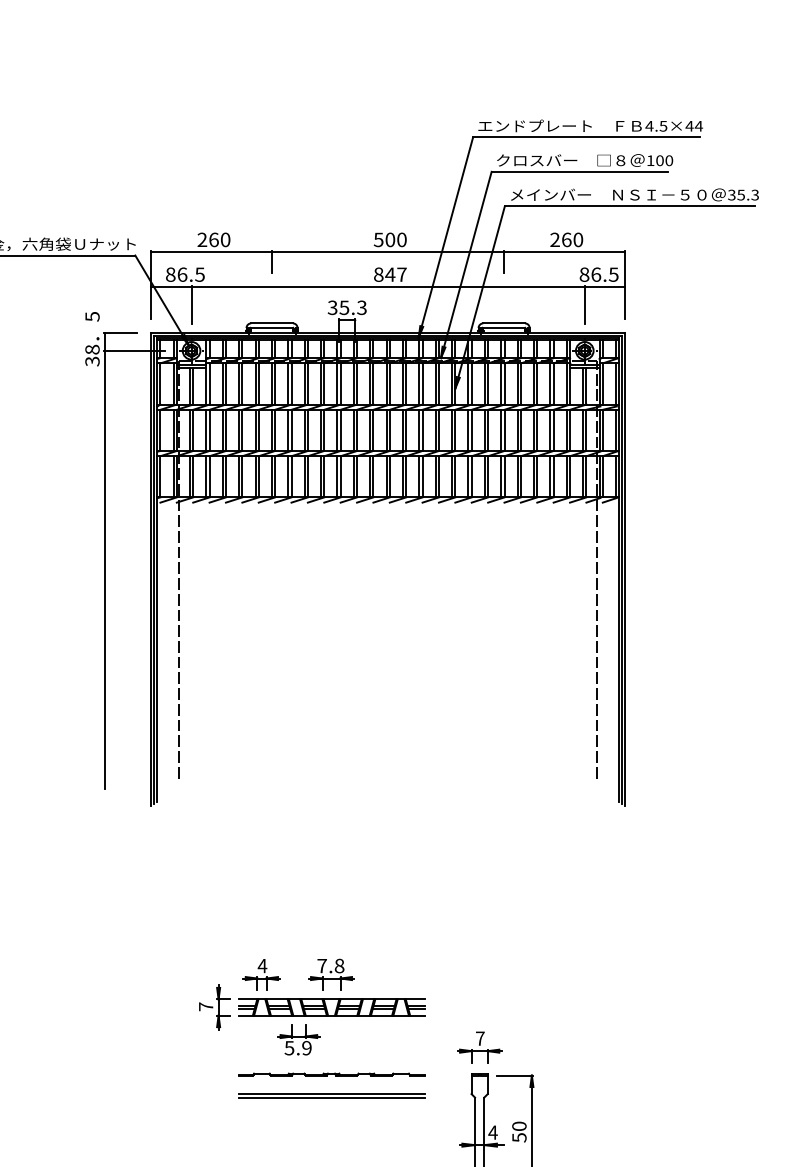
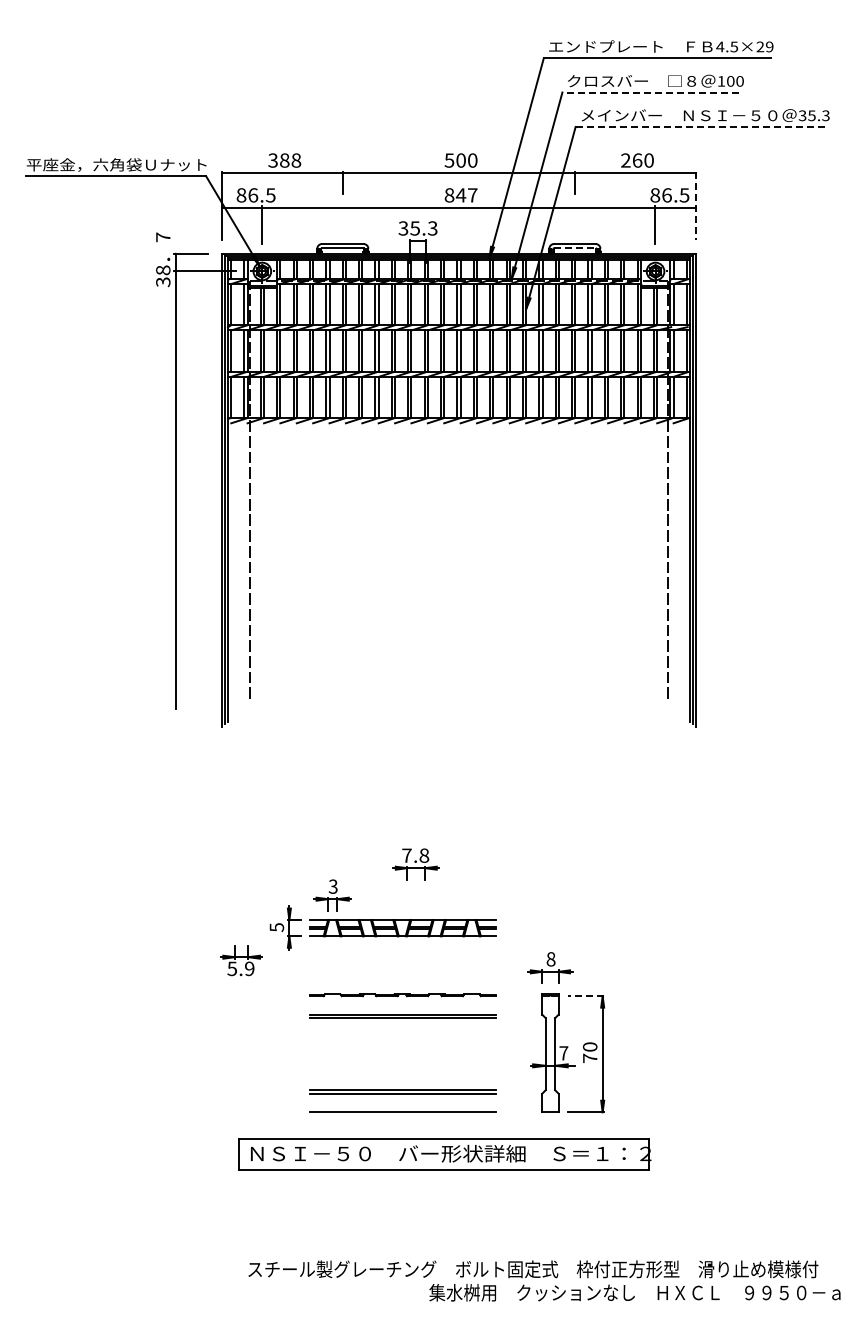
text: (693, 125) -> (764, 46), 4.5×44 -> 4.5×29
line: (579, 171) -> (650, 92), solid -> dashed
line: (629, 205) -> (700, 126), solid -> dashed
text: (213, 239) -> (284, 160), 260 -> 388
line: (624, 285) -> (695, 206), solid -> dashed
text: (92, 316) -> (163, 237), 5 -> 7
line: (503, 327) -> (574, 248), solid -> dashed
text: (262, 965) -> (333, 886), 4 -> 3
part: (330, 974) -> (415, 864), moved
text: (205, 1006) -> (276, 927), 7 -> 5
text: (479, 1038) -> (550, 959), 7 -> 8
part: (298, 1039) -> (241, 960), moved
line: (514, 1075) -> (585, 996), solid -> dashed
text: (492, 1132) -> (563, 1053), 4 -> 7
text: (519, 1137) -> (590, 1058), 50 -> 70

